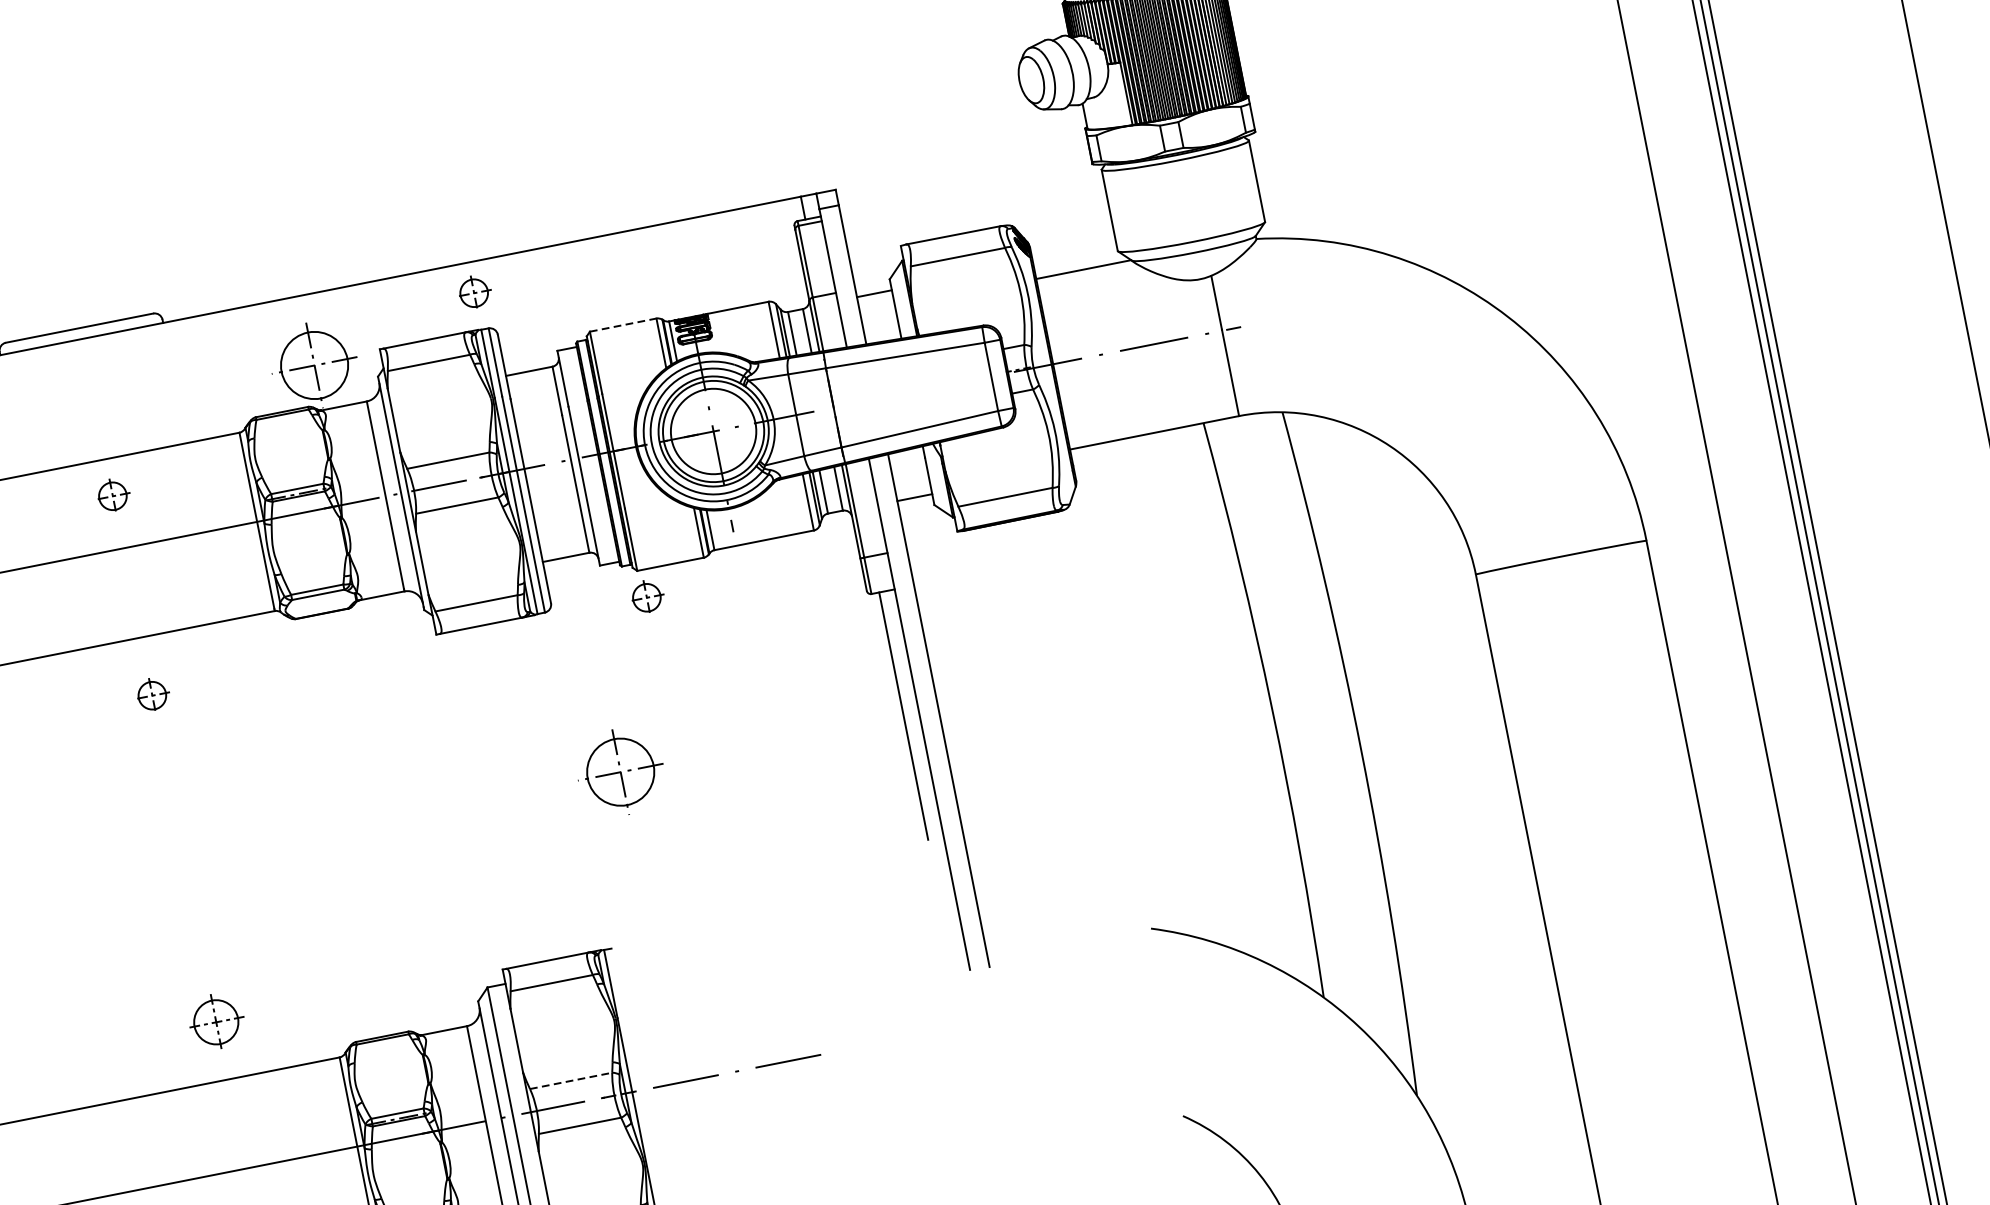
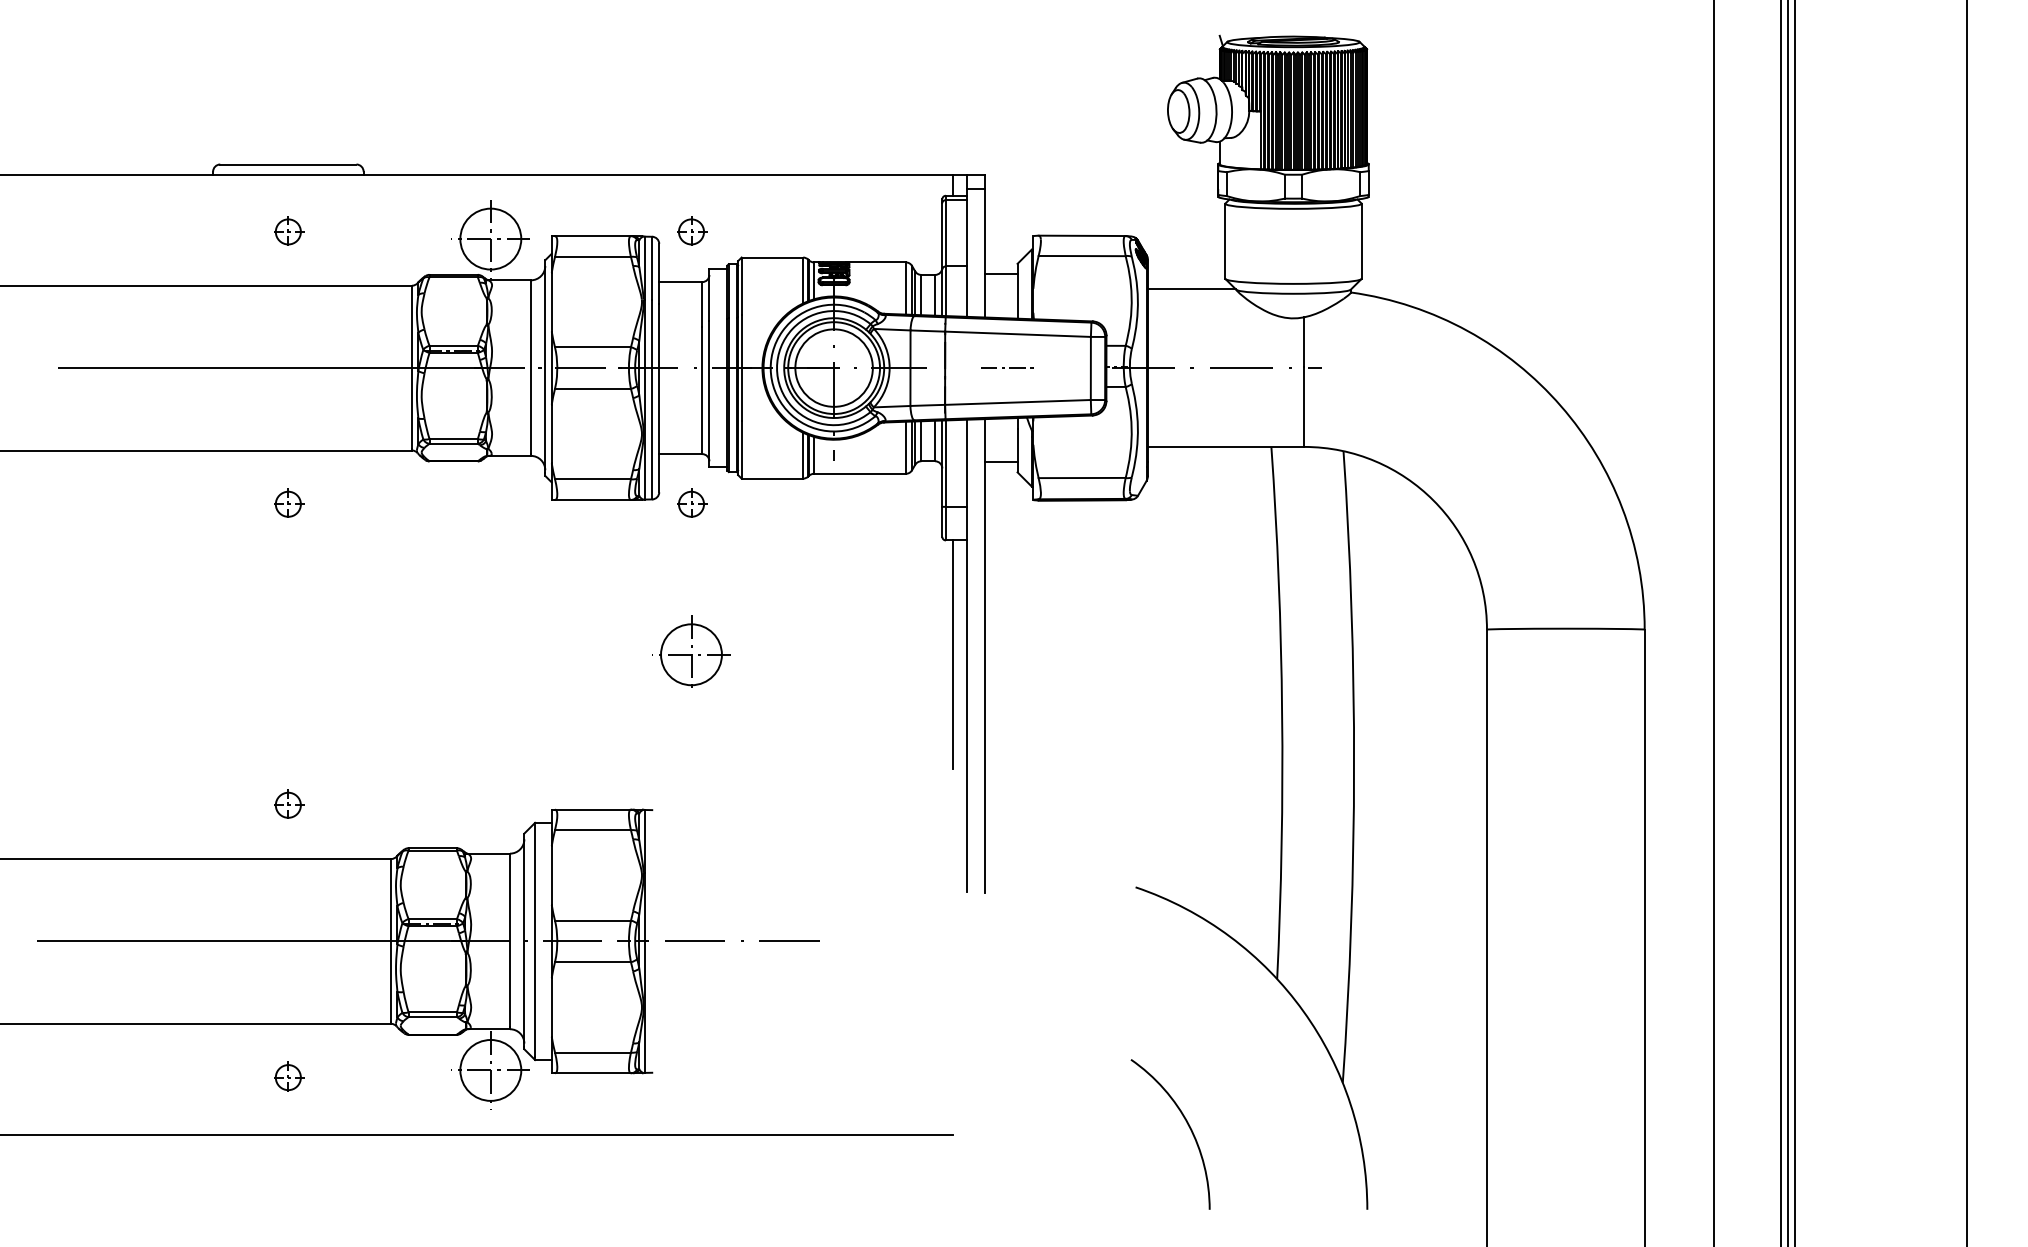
part: (474, 291) -> (692, 230), moved
line: (623, 325) -> (772, 257), dashed -> solid
line: (903, 393) -> (1009, 367), added
part: (113, 494) -> (289, 230), moved
part: (647, 595) -> (692, 502), moved
part: (217, 1019) -> (289, 803), size x0.62
line: (570, 1080) -> (592, 920), dashed -> solid

